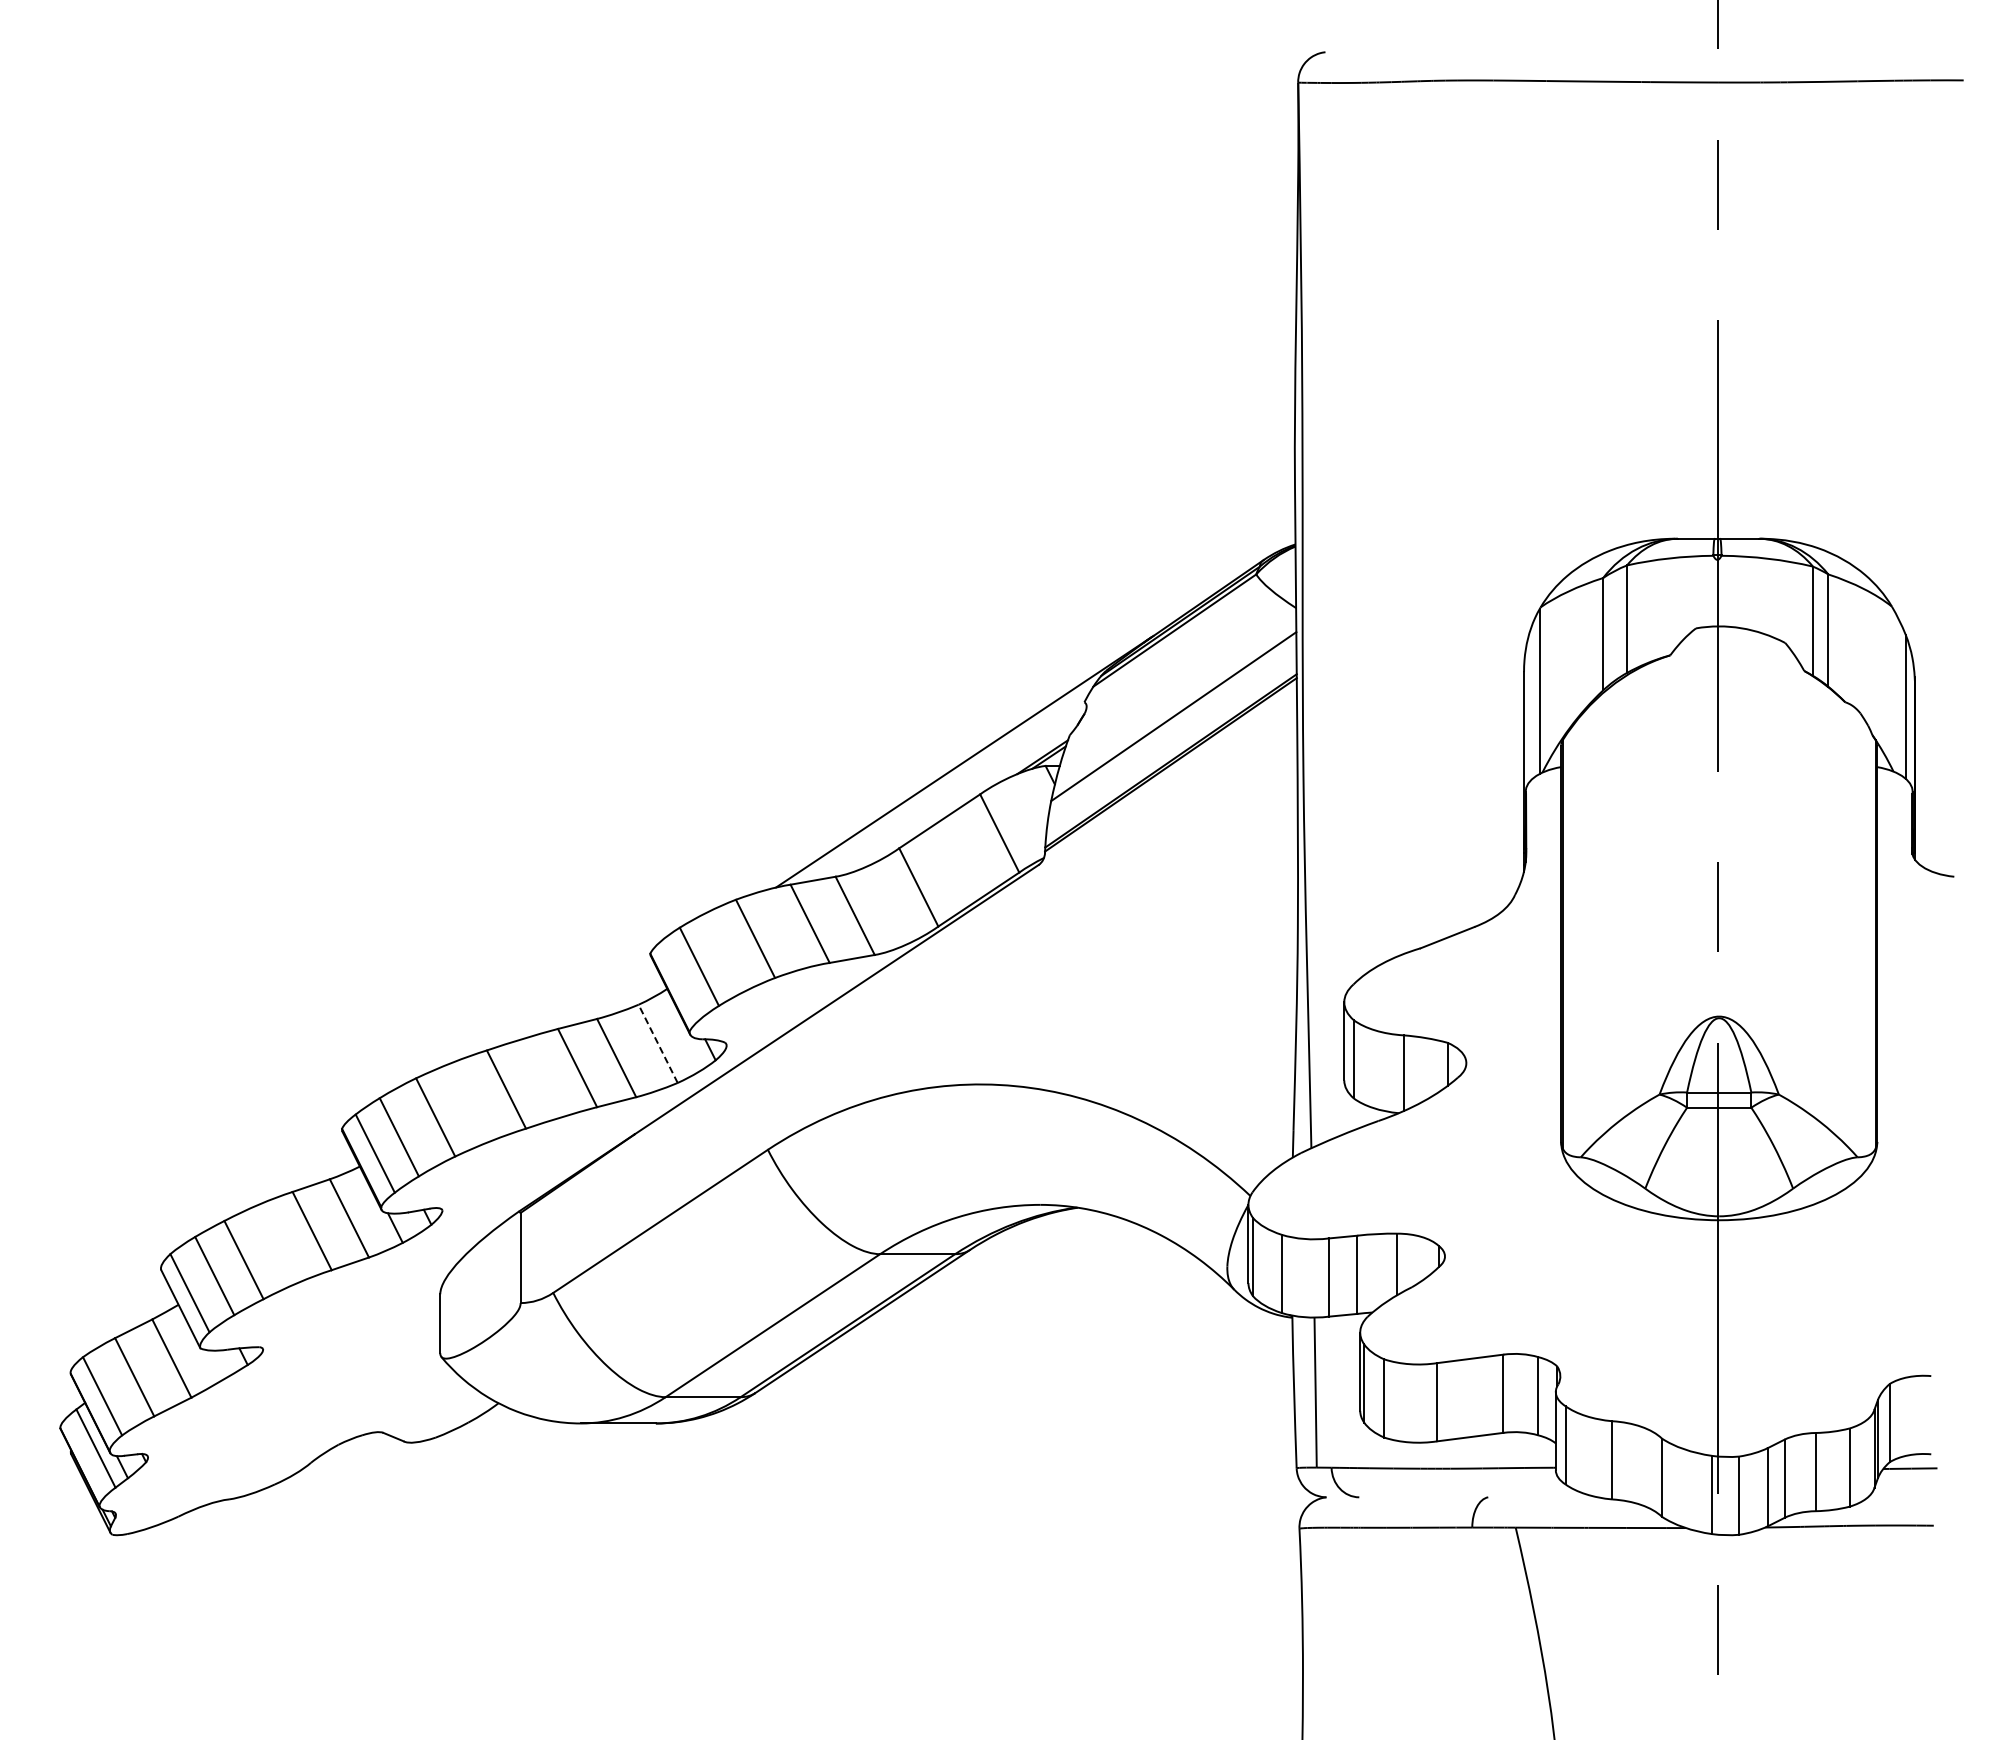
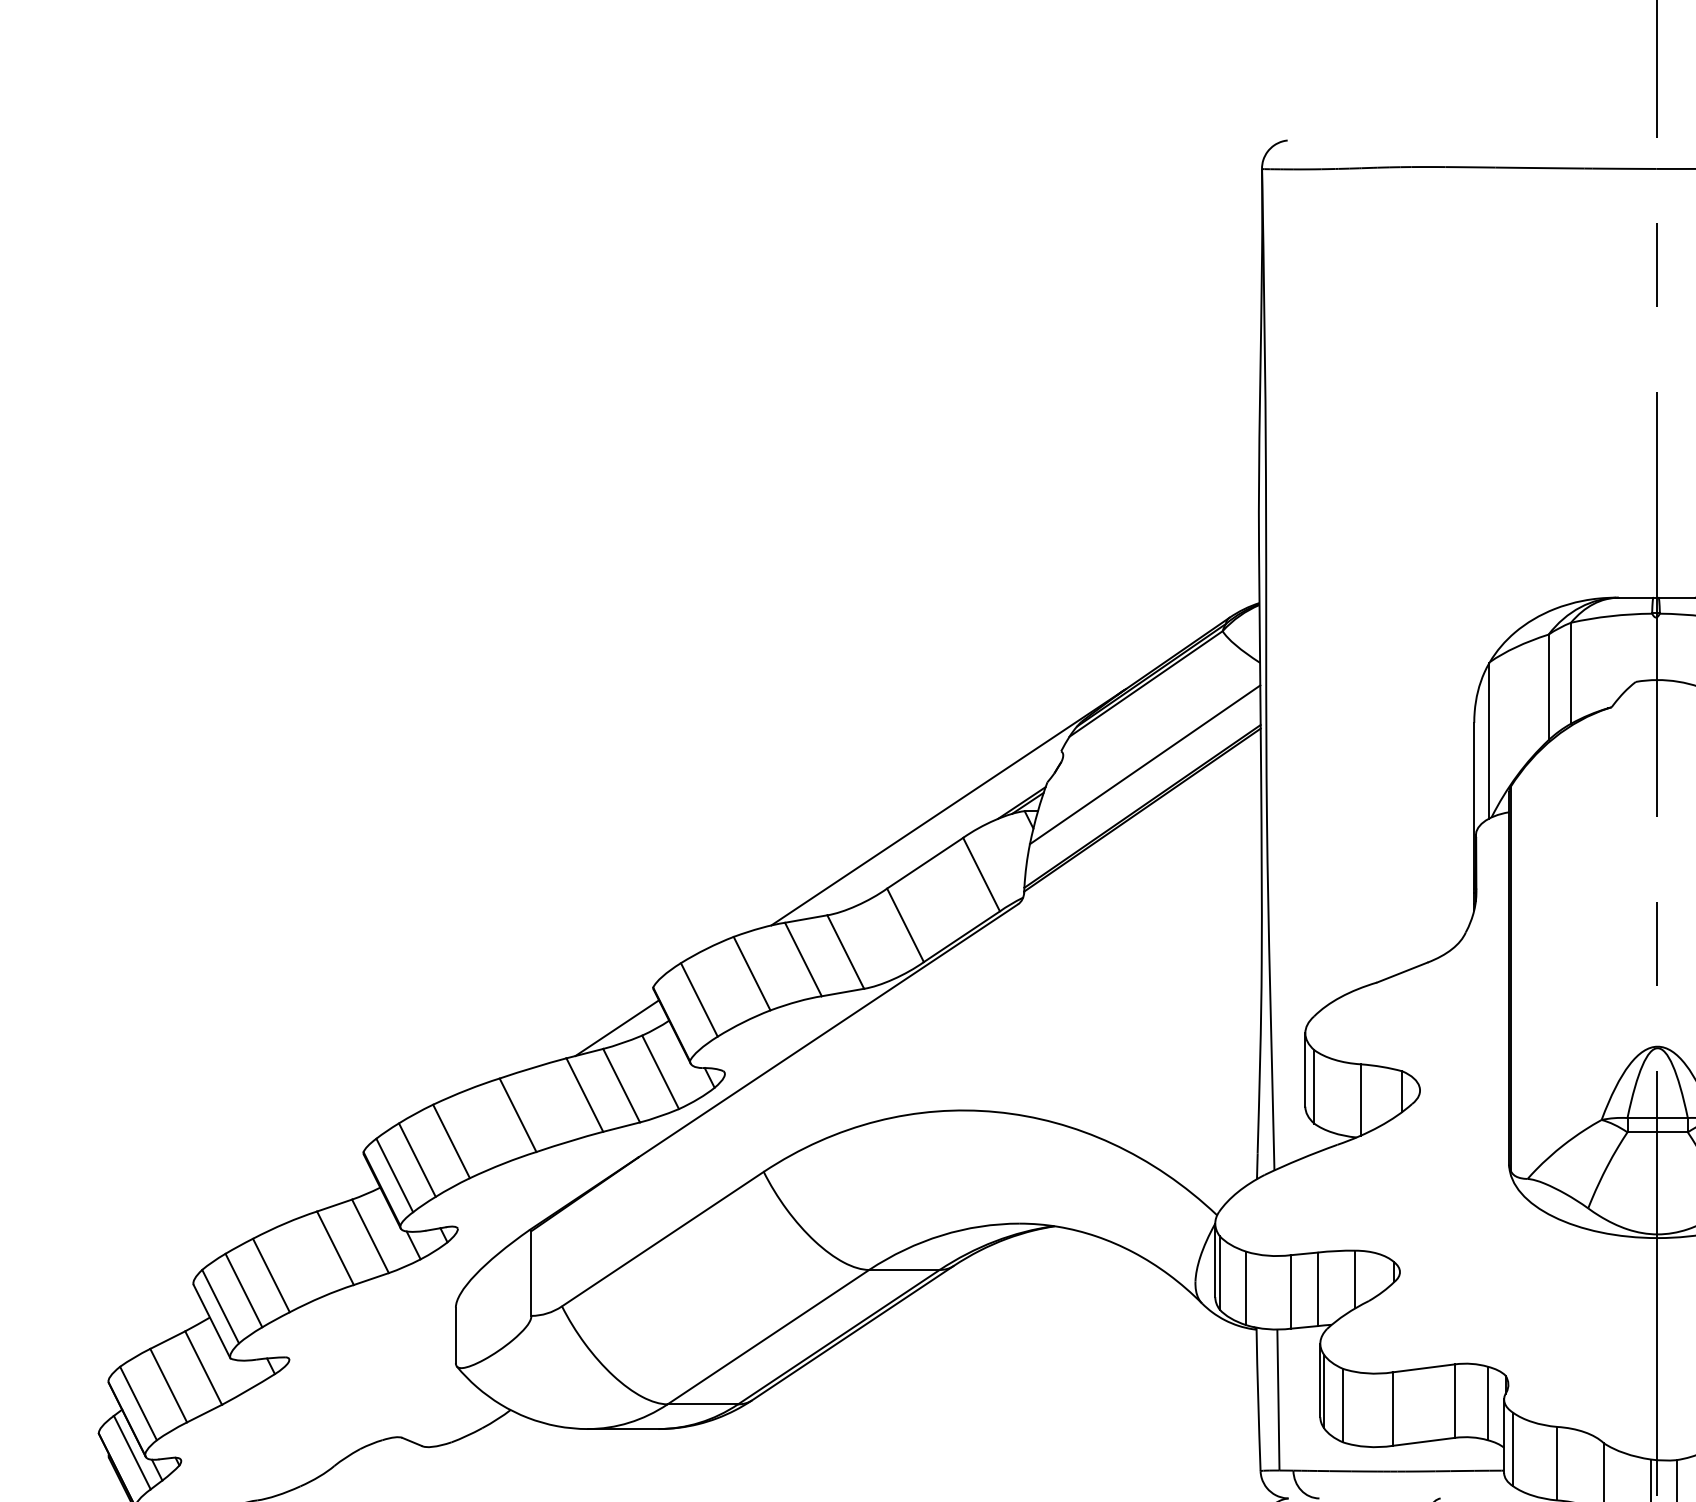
line: (611, 996) -> (616, 1027), added
line: (658, 1043) -> (660, 1071), dashed -> solid

